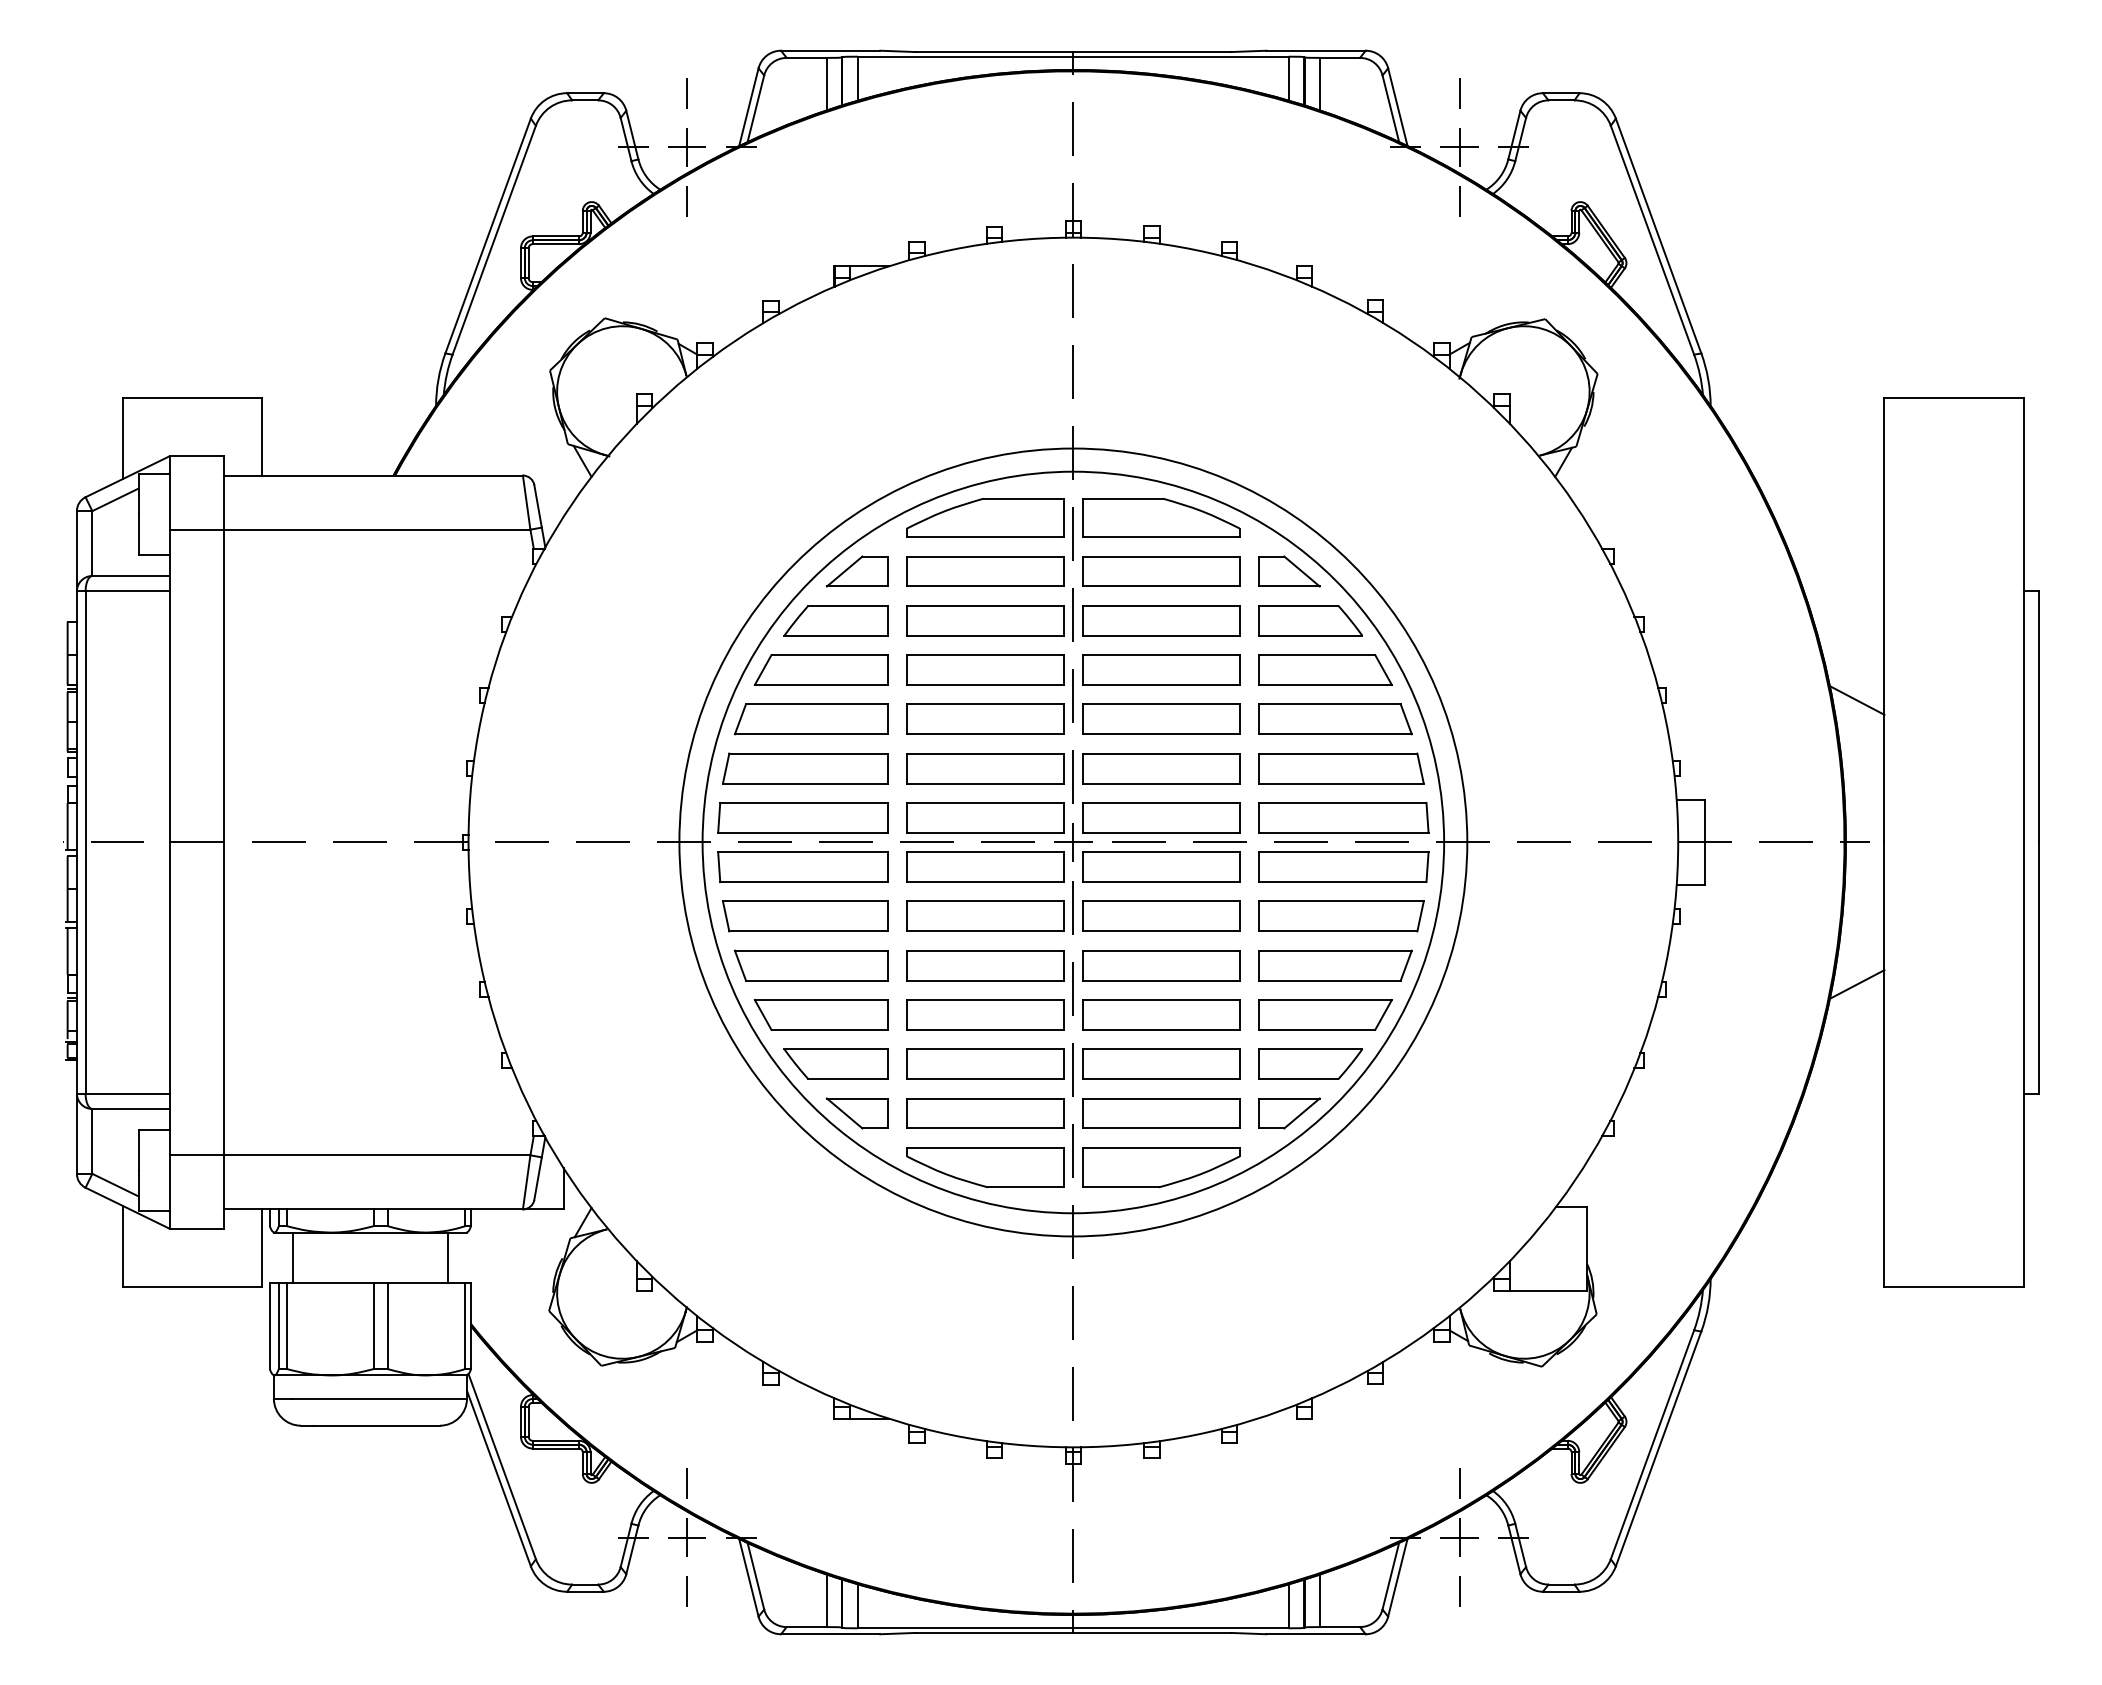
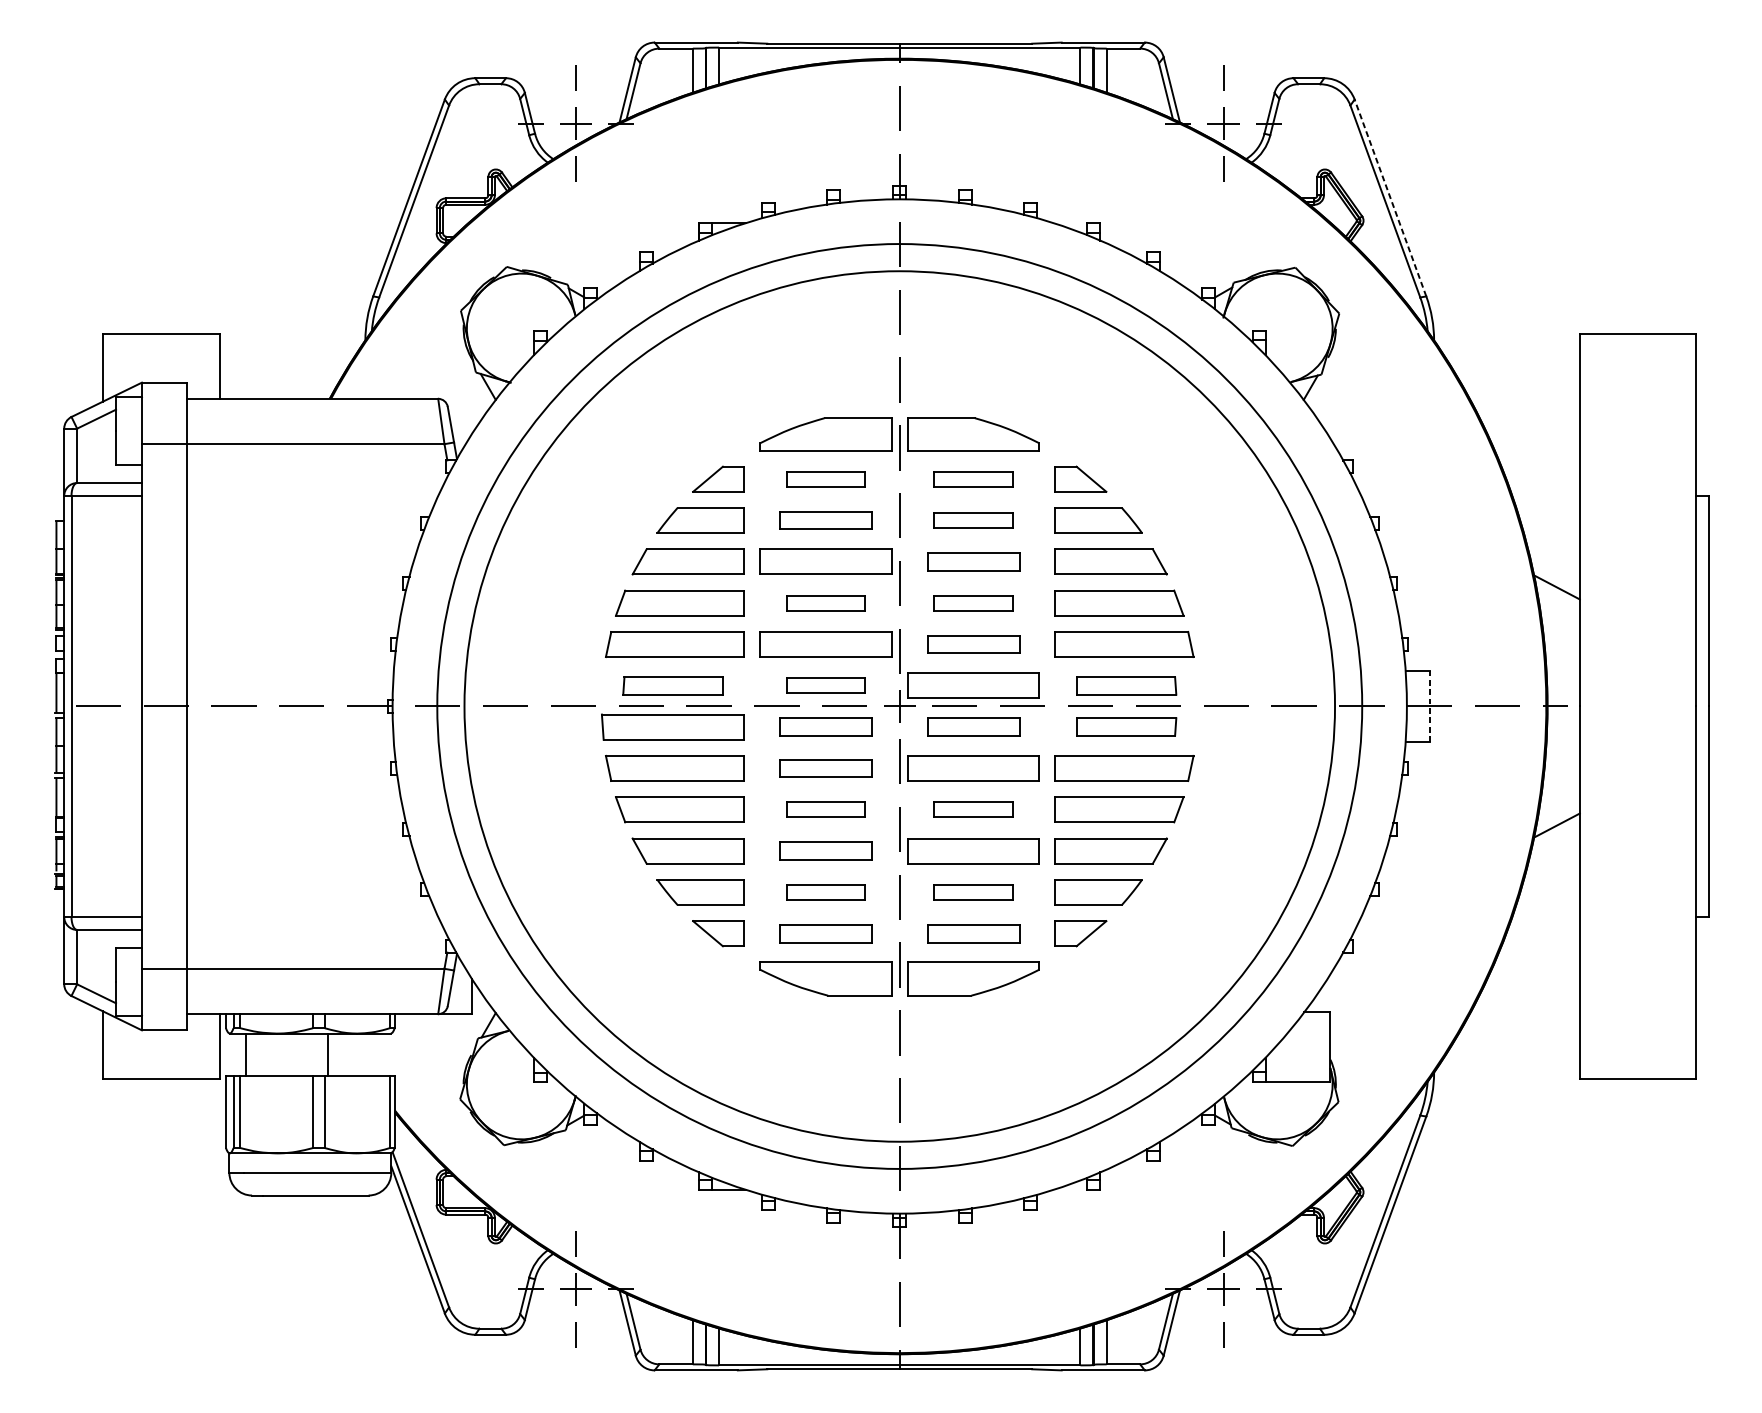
line: (1658, 236) -> (1390, 198), solid -> dashed
part: (985, 571) -> (826, 479), size x0.6
part: (1161, 571) -> (973, 479), size x0.6
part: (985, 620) -> (826, 520), size x0.7
part: (1161, 620) -> (973, 520), size x0.6
part: (1161, 669) -> (973, 561), size x0.7
part: (985, 718) -> (826, 602), size x0.6
part: (1161, 718) -> (973, 602), size x0.6
part: (1161, 768) -> (973, 644), size x0.7
part: (802, 817) -> (672, 685), size x0.7
part: (985, 817) -> (826, 685), size x0.6
part: (1343, 817) -> (1126, 685), size x0.7
circle: (1073, 842) -> (899, 706), size x1.4
circle: (1073, 842) -> (899, 706), size x1.4
line: (1705, 842) -> (1429, 706), solid -> dashed
part: (985, 866) -> (826, 726), size x0.7
part: (1161, 866) -> (973, 726), size x0.7
part: (1343, 866) -> (1126, 726), size x0.7
part: (985, 915) -> (826, 767), size x0.7
part: (985, 965) -> (826, 809), size x0.6
part: (1161, 965) -> (973, 809), size x0.6
part: (985, 1014) -> (826, 850), size x0.7
part: (985, 1063) -> (826, 891), size x0.6
part: (1161, 1063) -> (973, 891), size x0.6
part: (985, 1113) -> (826, 933), size x0.7
part: (1161, 1113) -> (973, 933), size x0.7
line: (447, 1257) -> (328, 1054), moved

